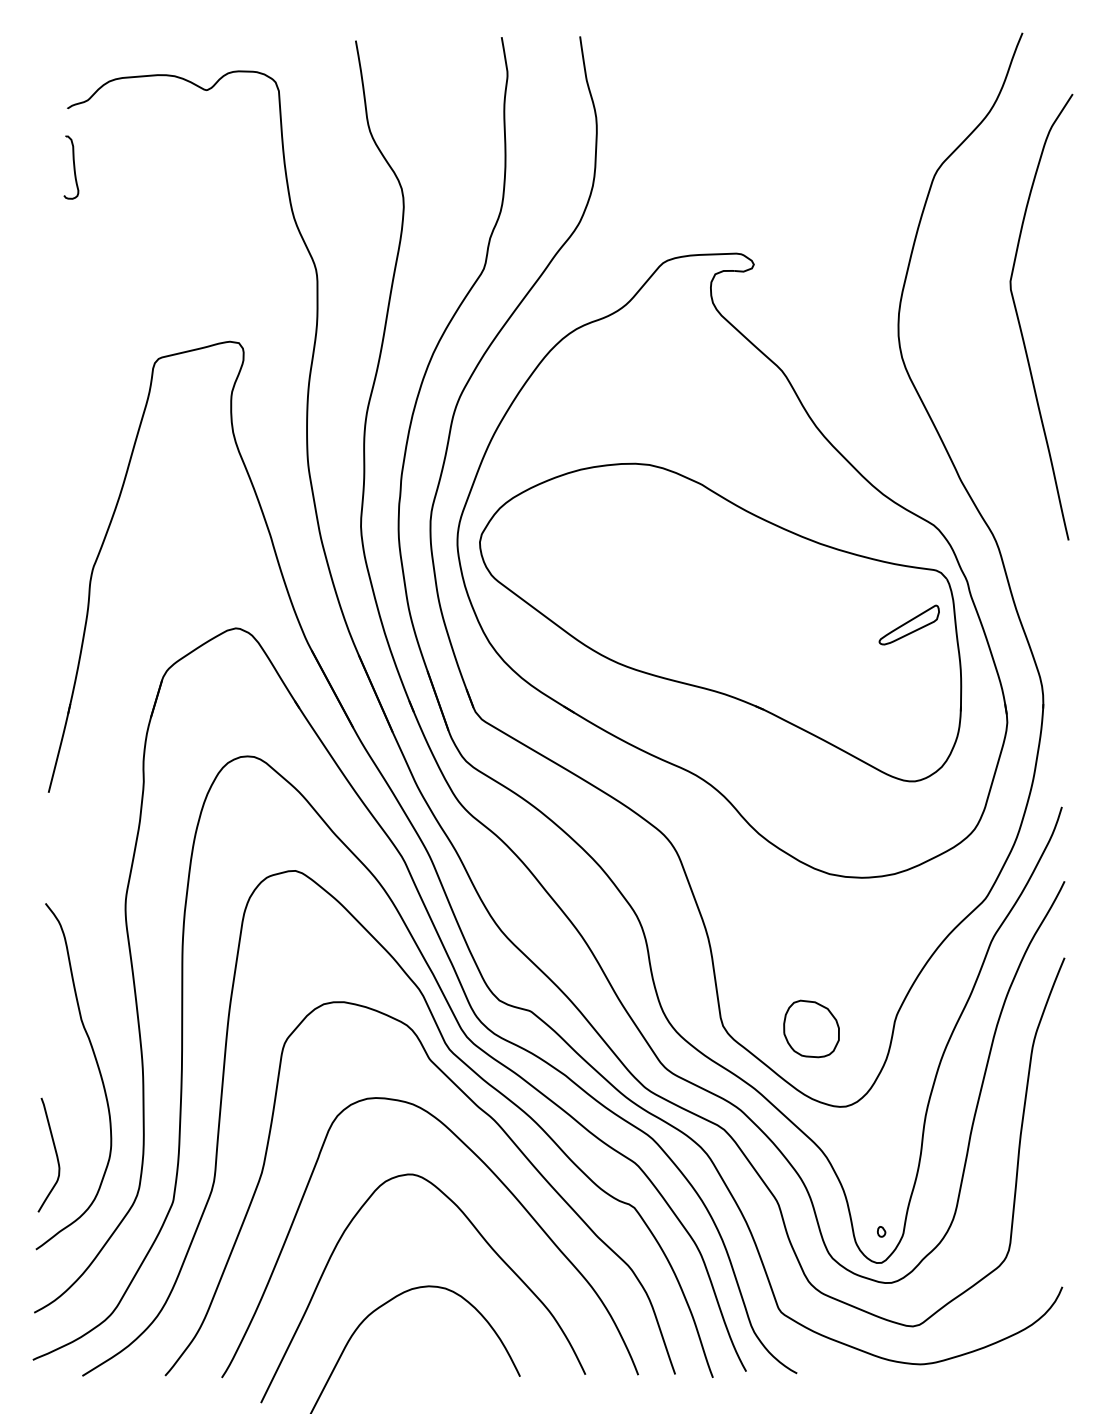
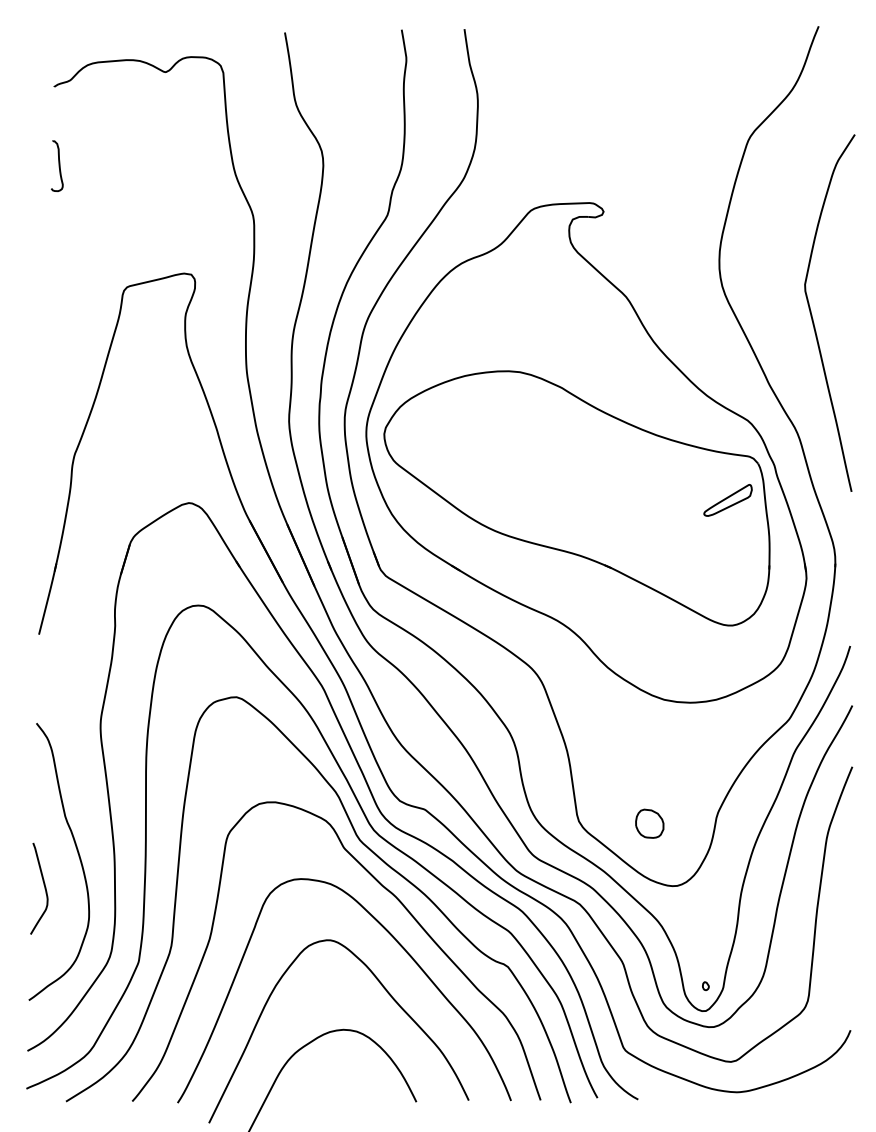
curve: (73, 167) -> (58, 166), moved
curve: (1020, 323) -> (813, 318), moved
part: (811, 1028) -> (649, 823), size x0.62
curve: (55, 1154) -> (44, 888), moved

